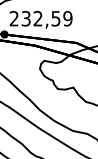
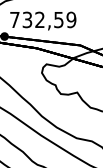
text: (13, 18) -> (14, 19), 232,59 -> 732,59

